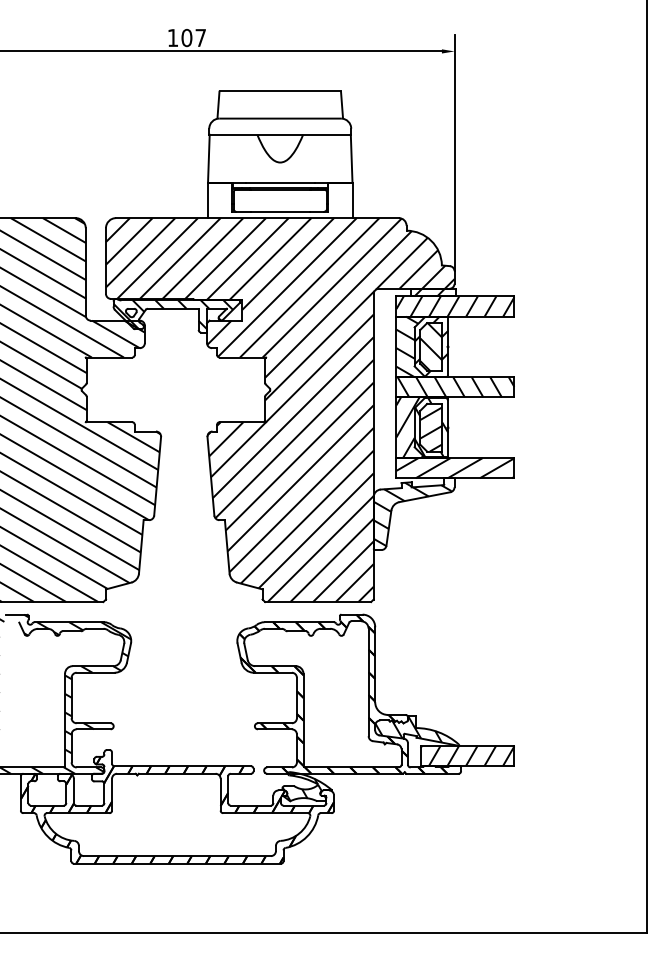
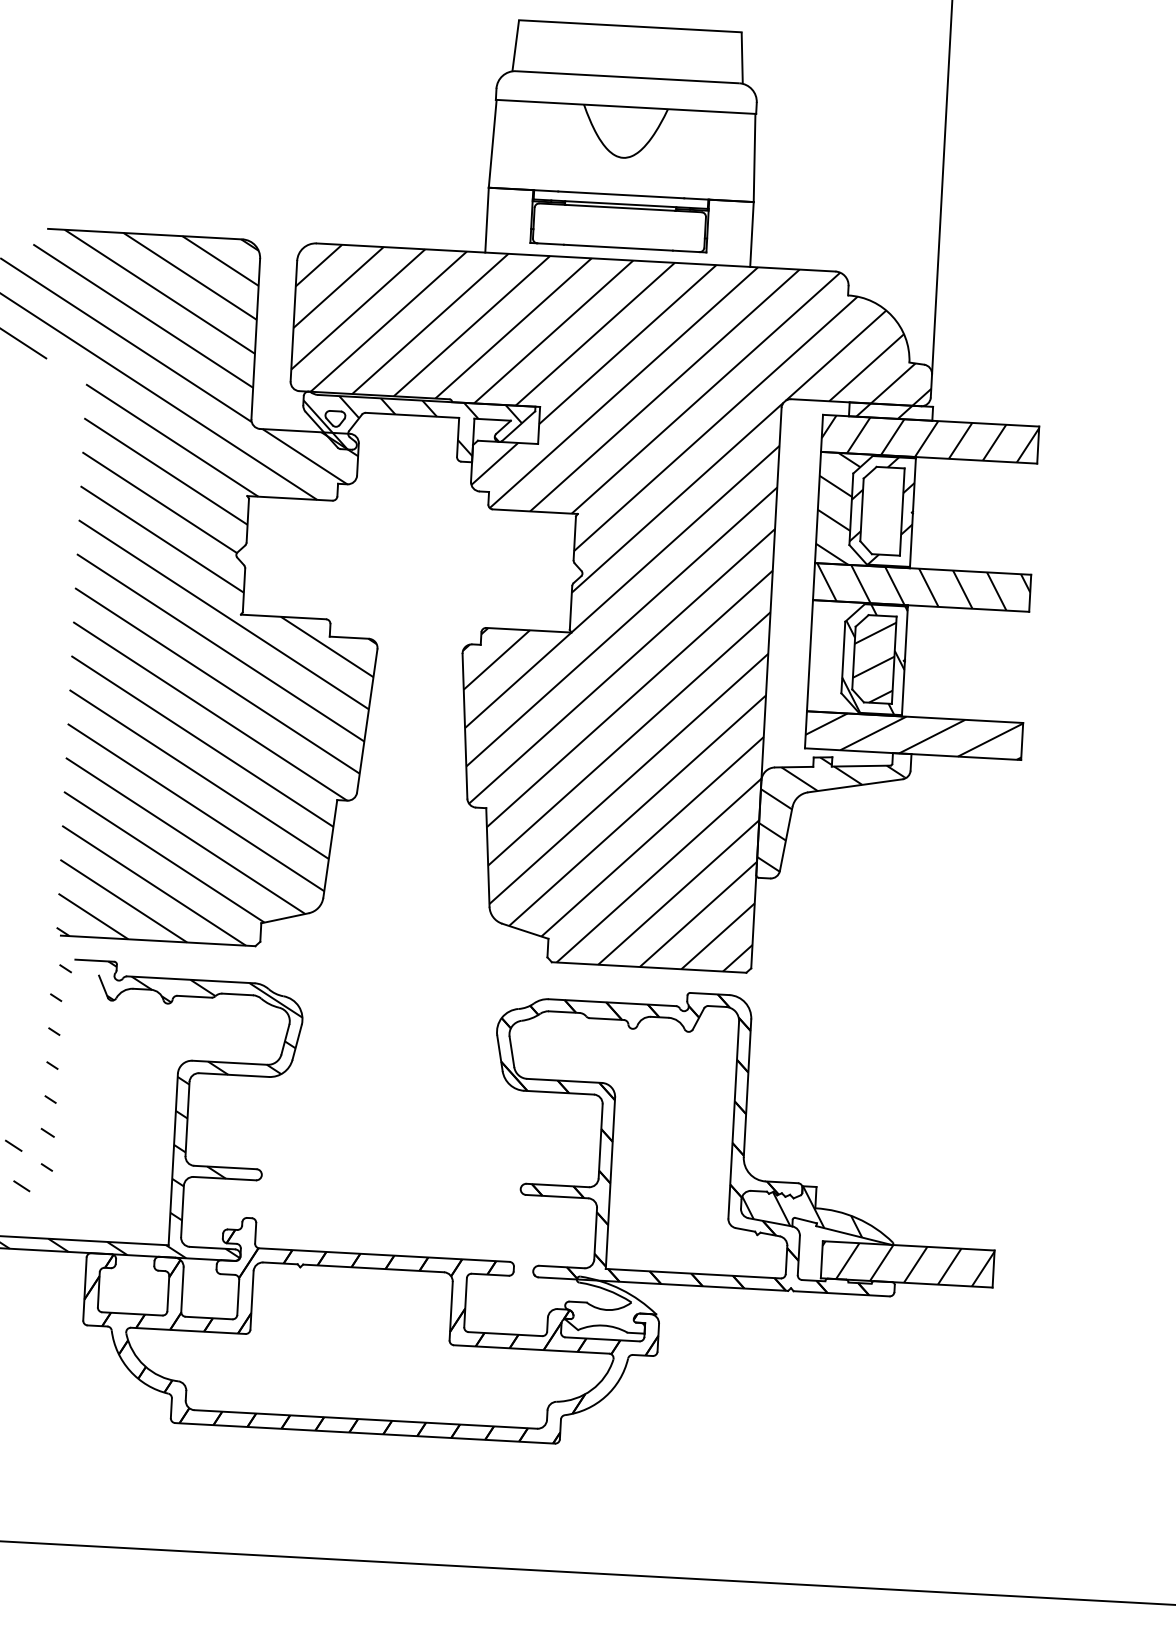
hatch: (431, 346) -> (882, 510), removed
hatch: (418, 427) -> (850, 657), removed
hatch: (304, 786) -> (605, 1304), removed

